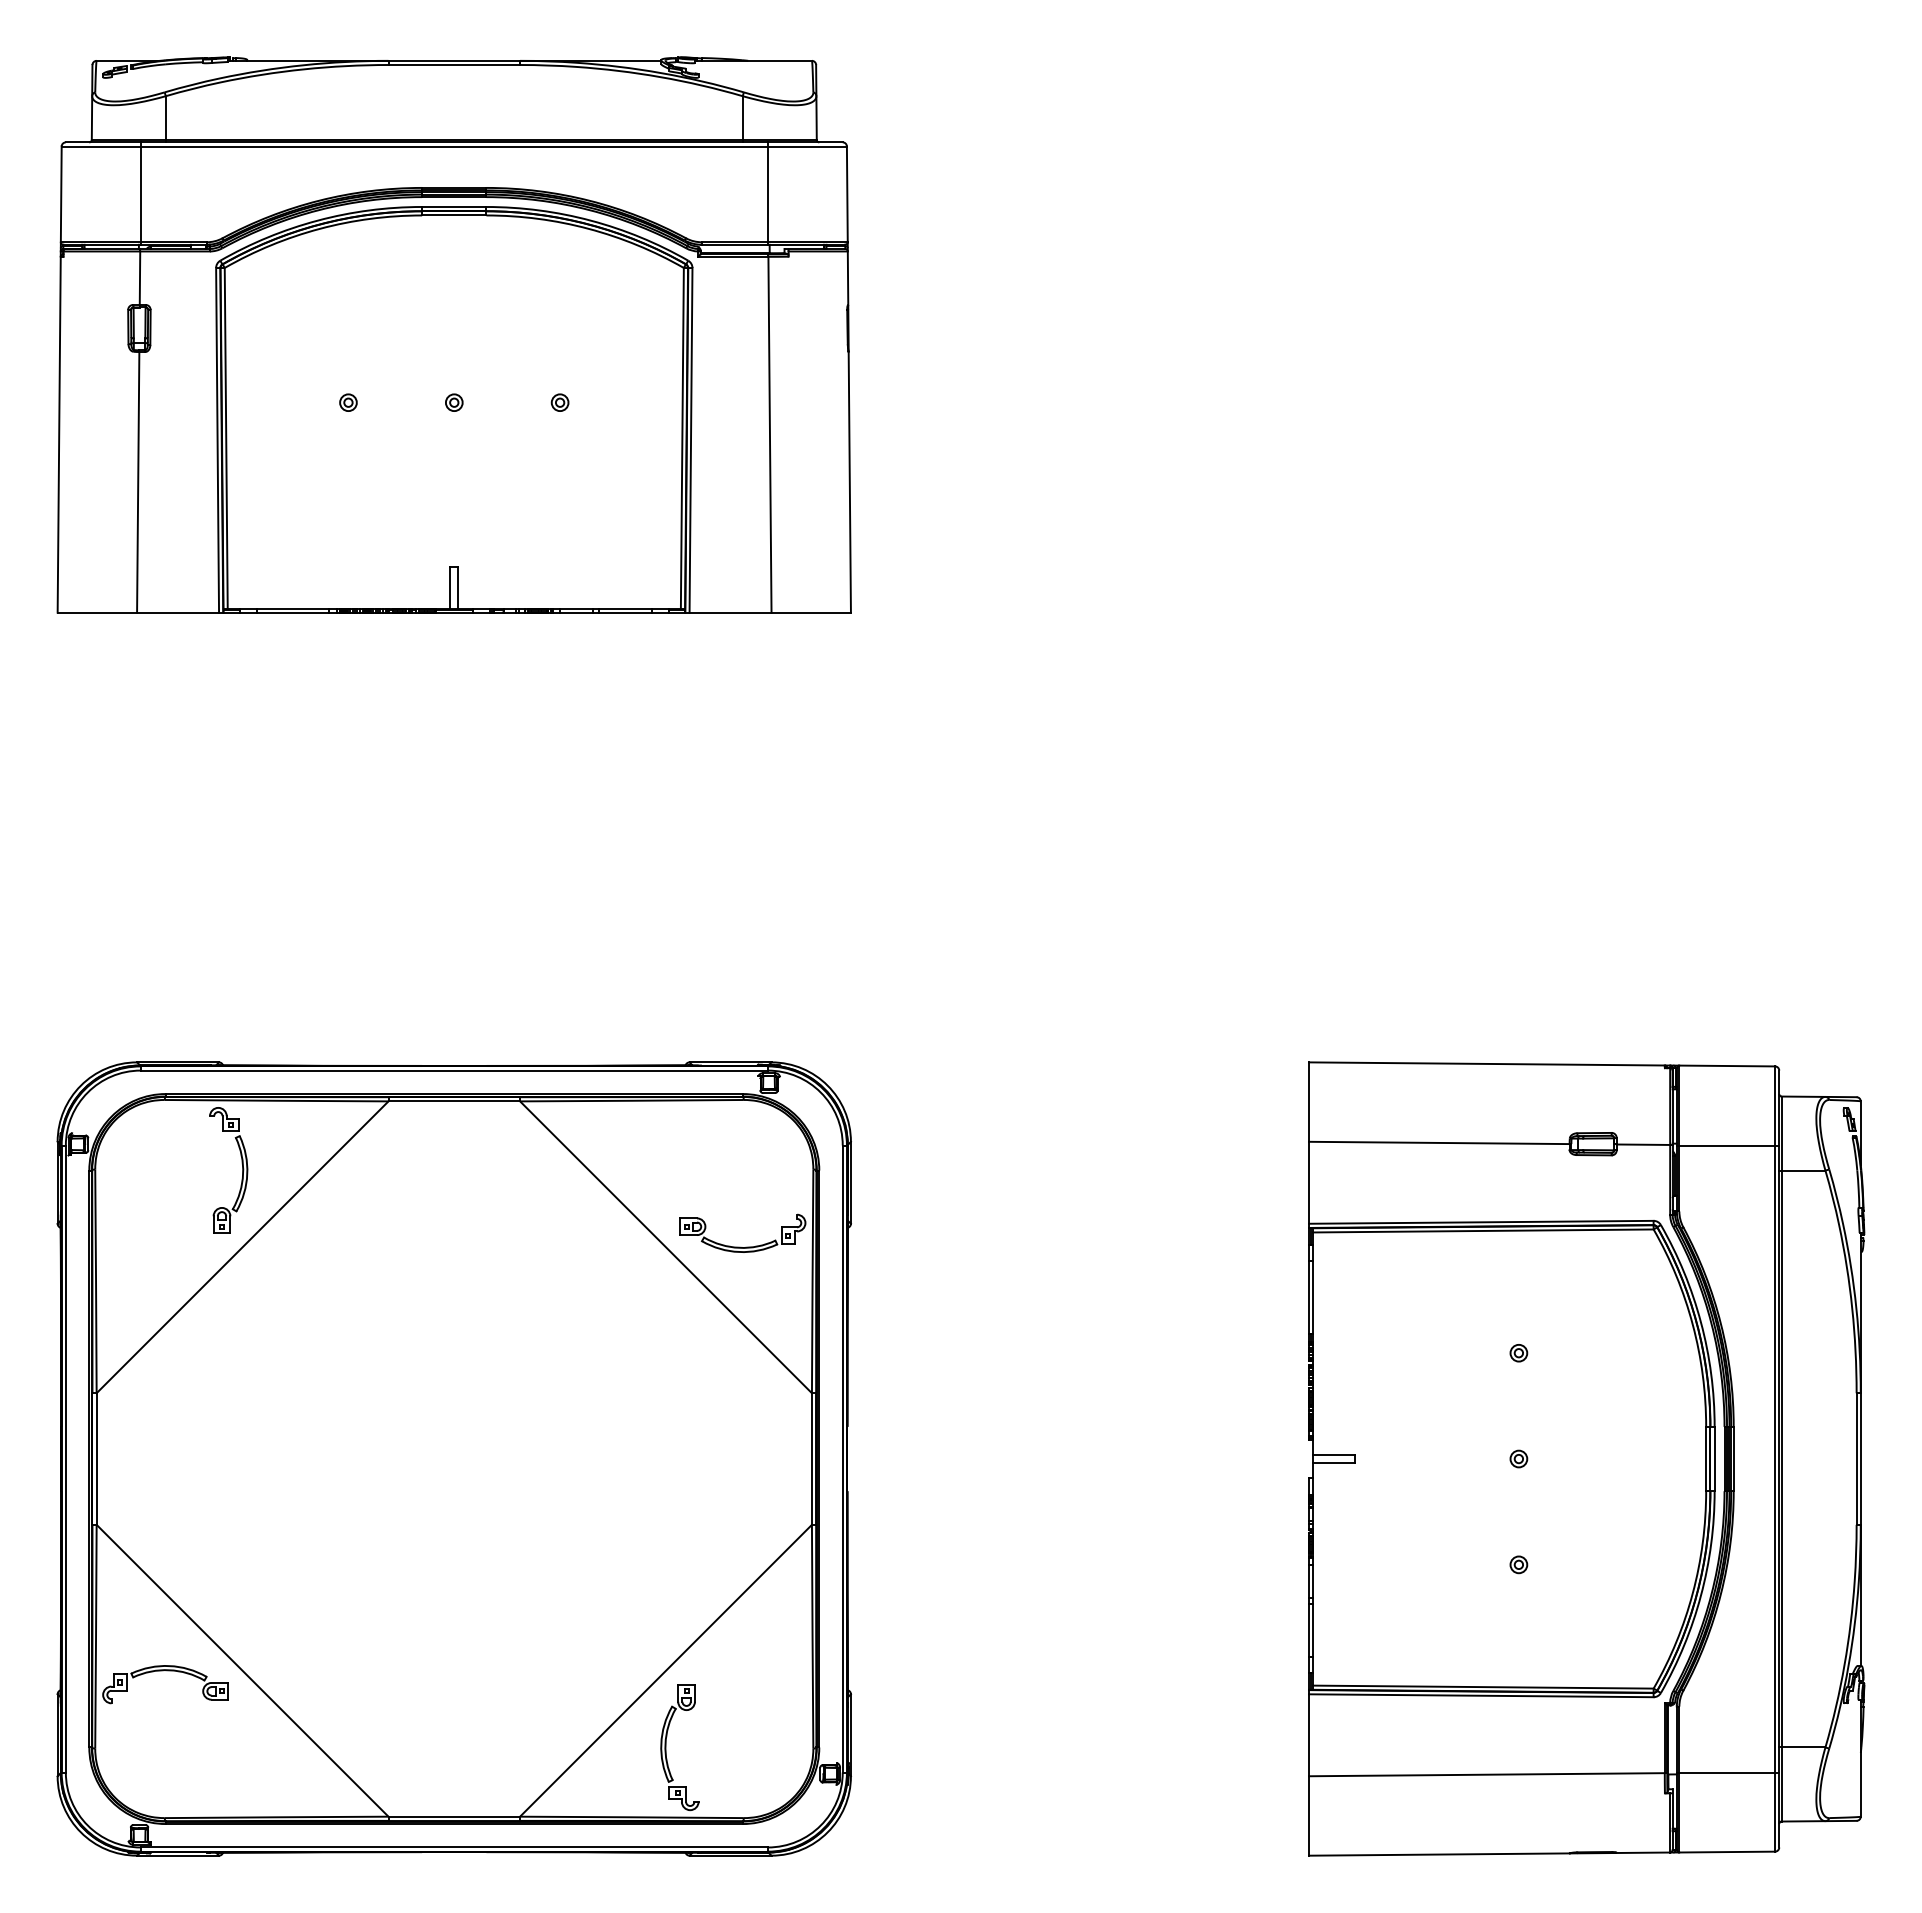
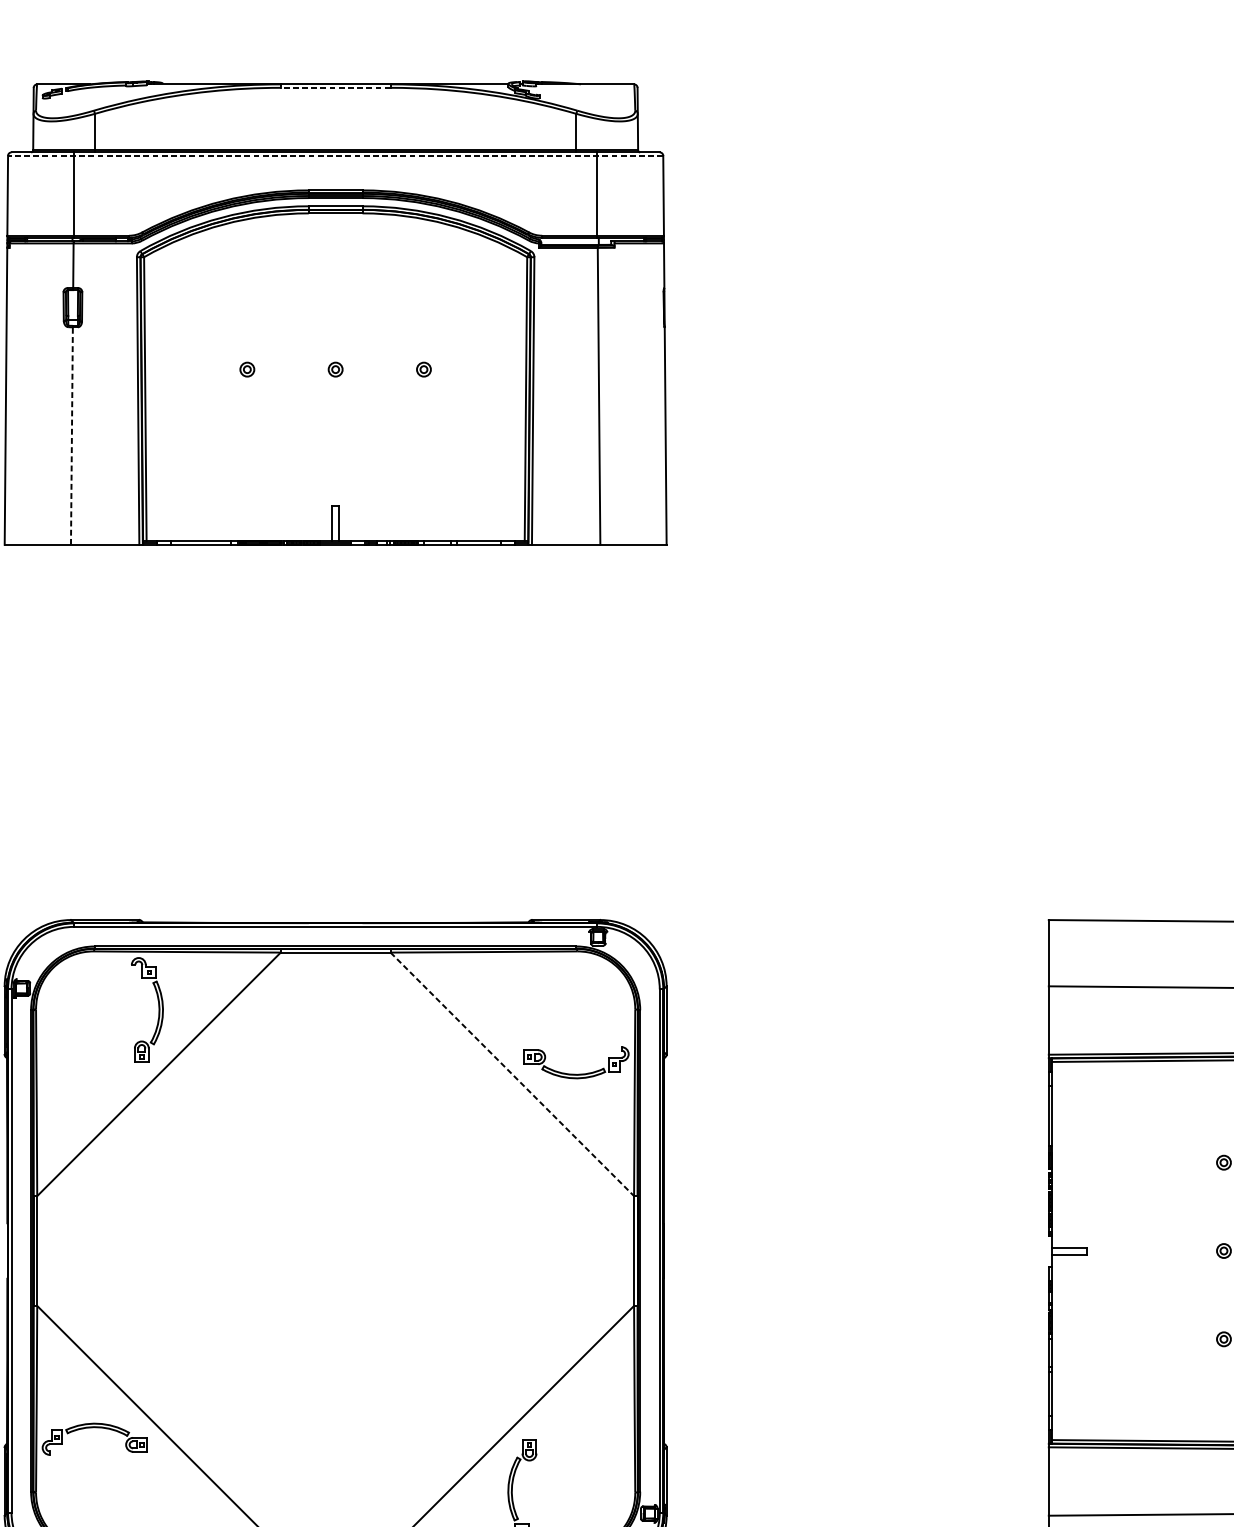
line: (454, 65) -> (335, 88), solid -> dashed
line: (454, 146) -> (335, 155), solid -> dashed
line: (138, 481) -> (72, 435), solid -> dashed
line: (666, 1247) -> (512, 1074), solid -> dashed

